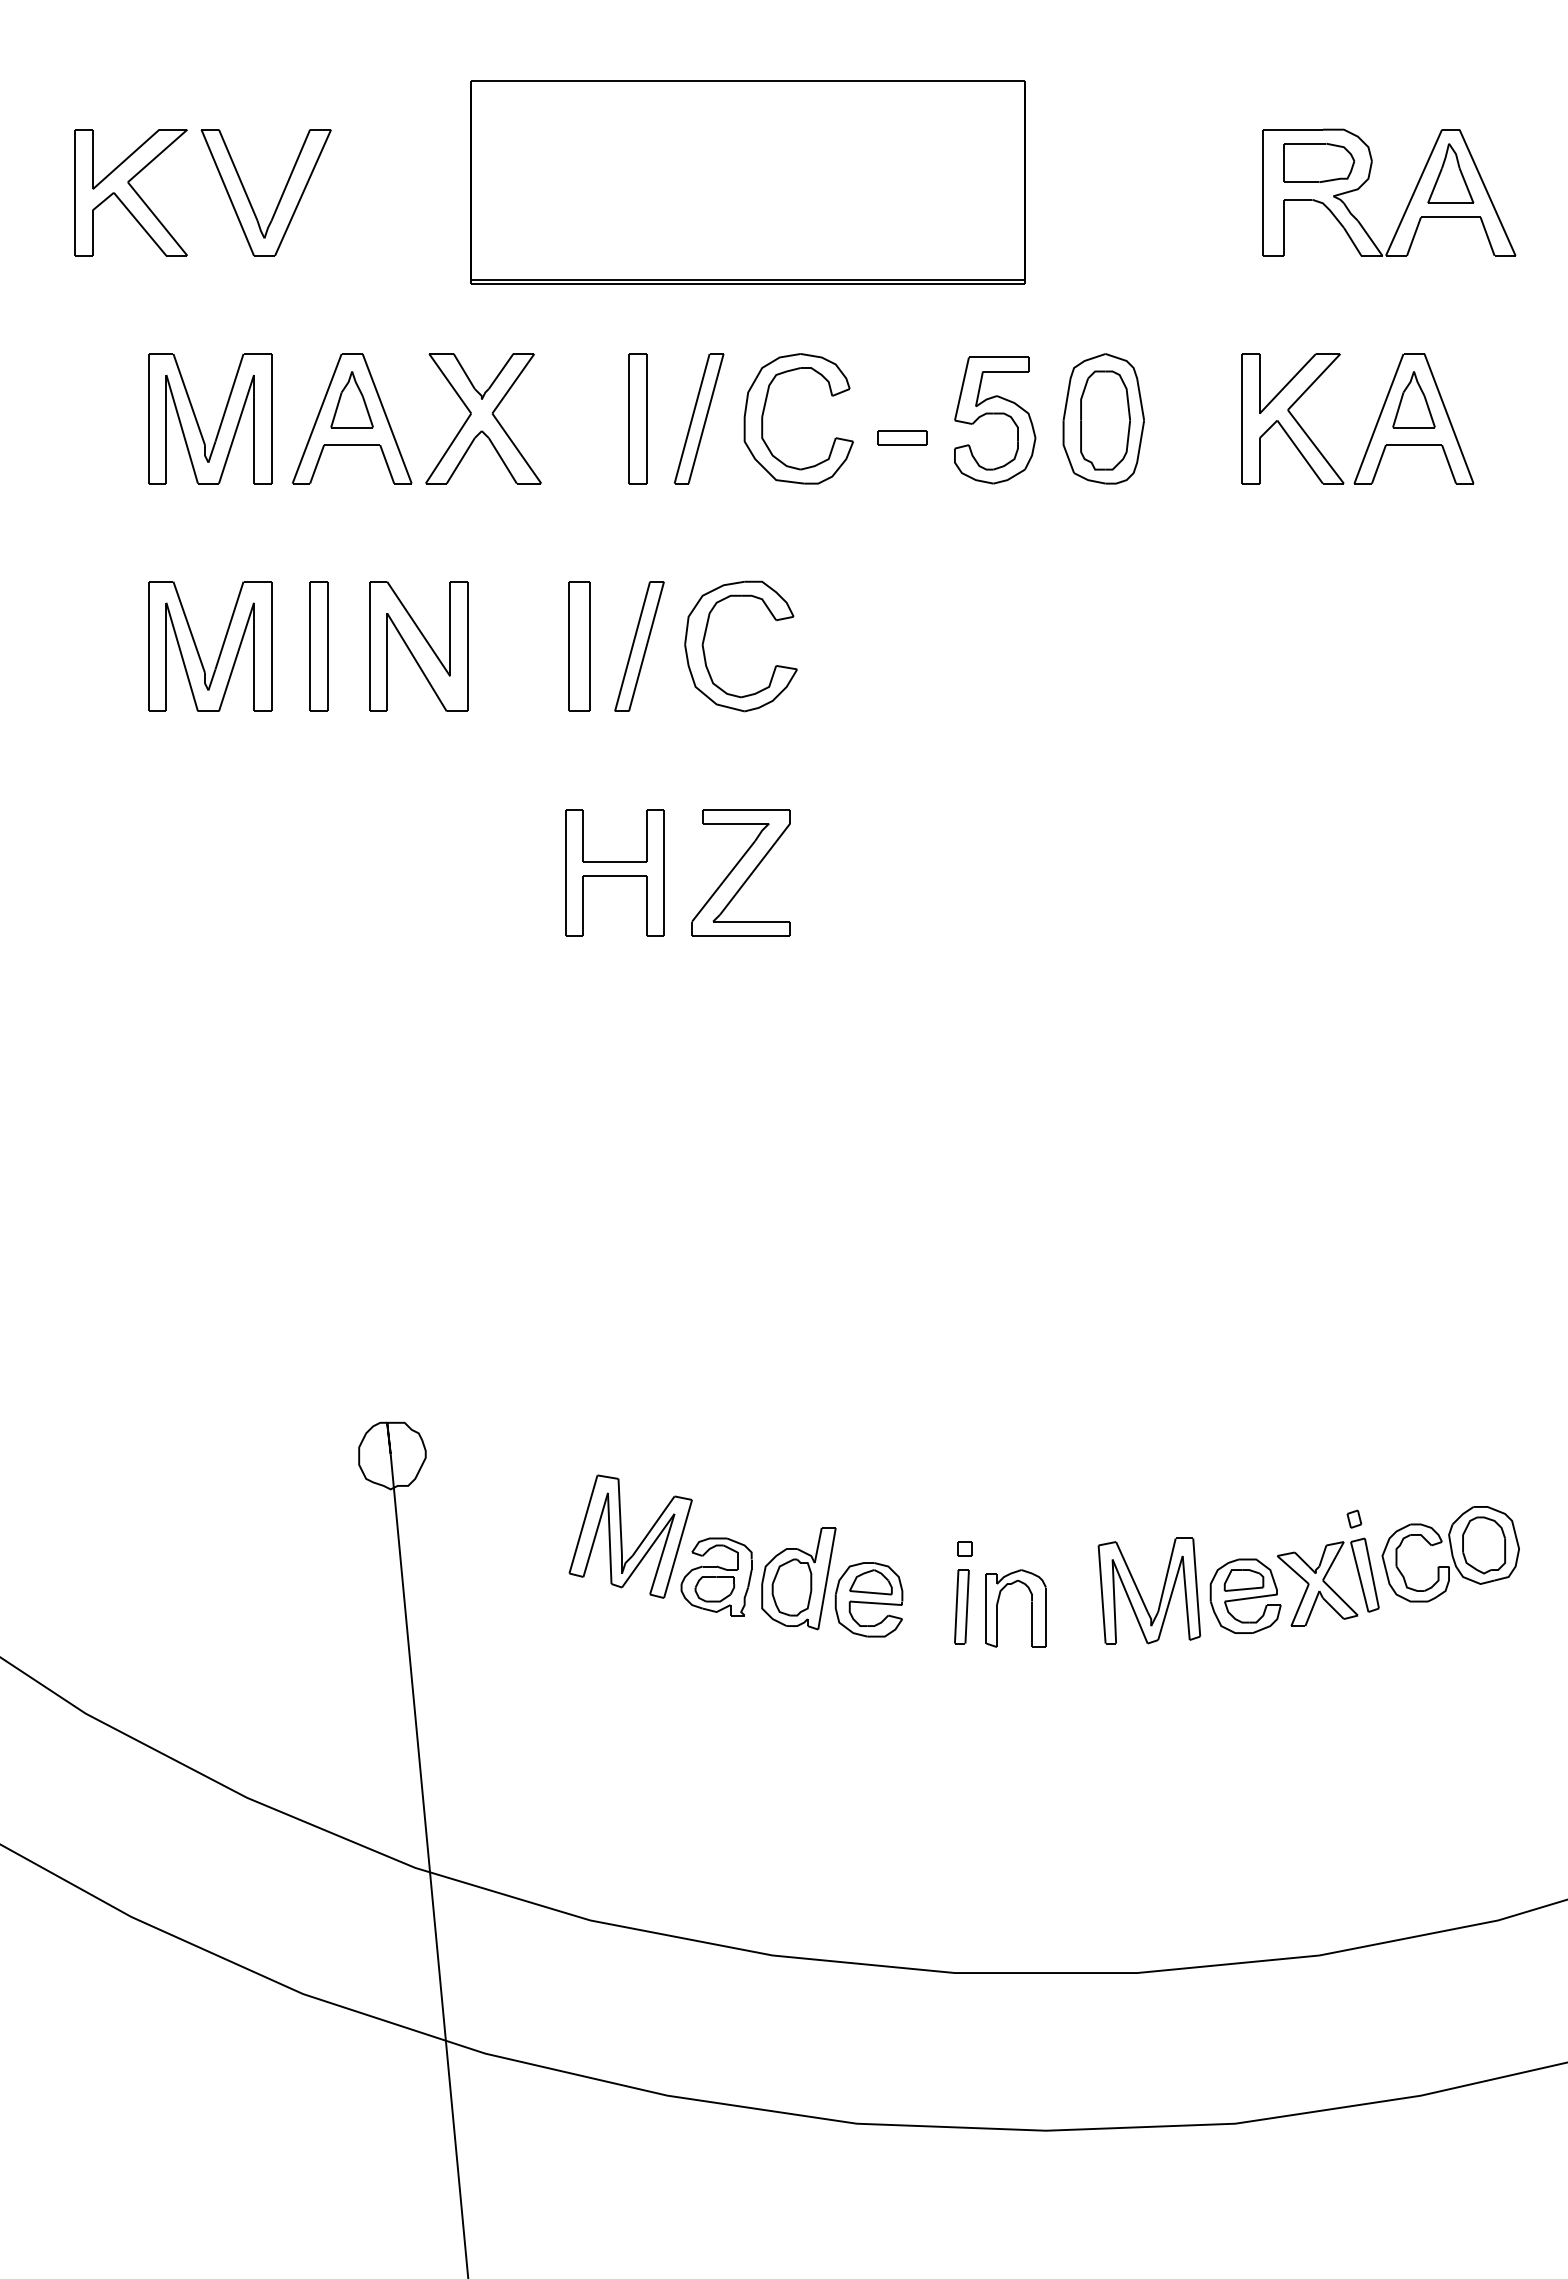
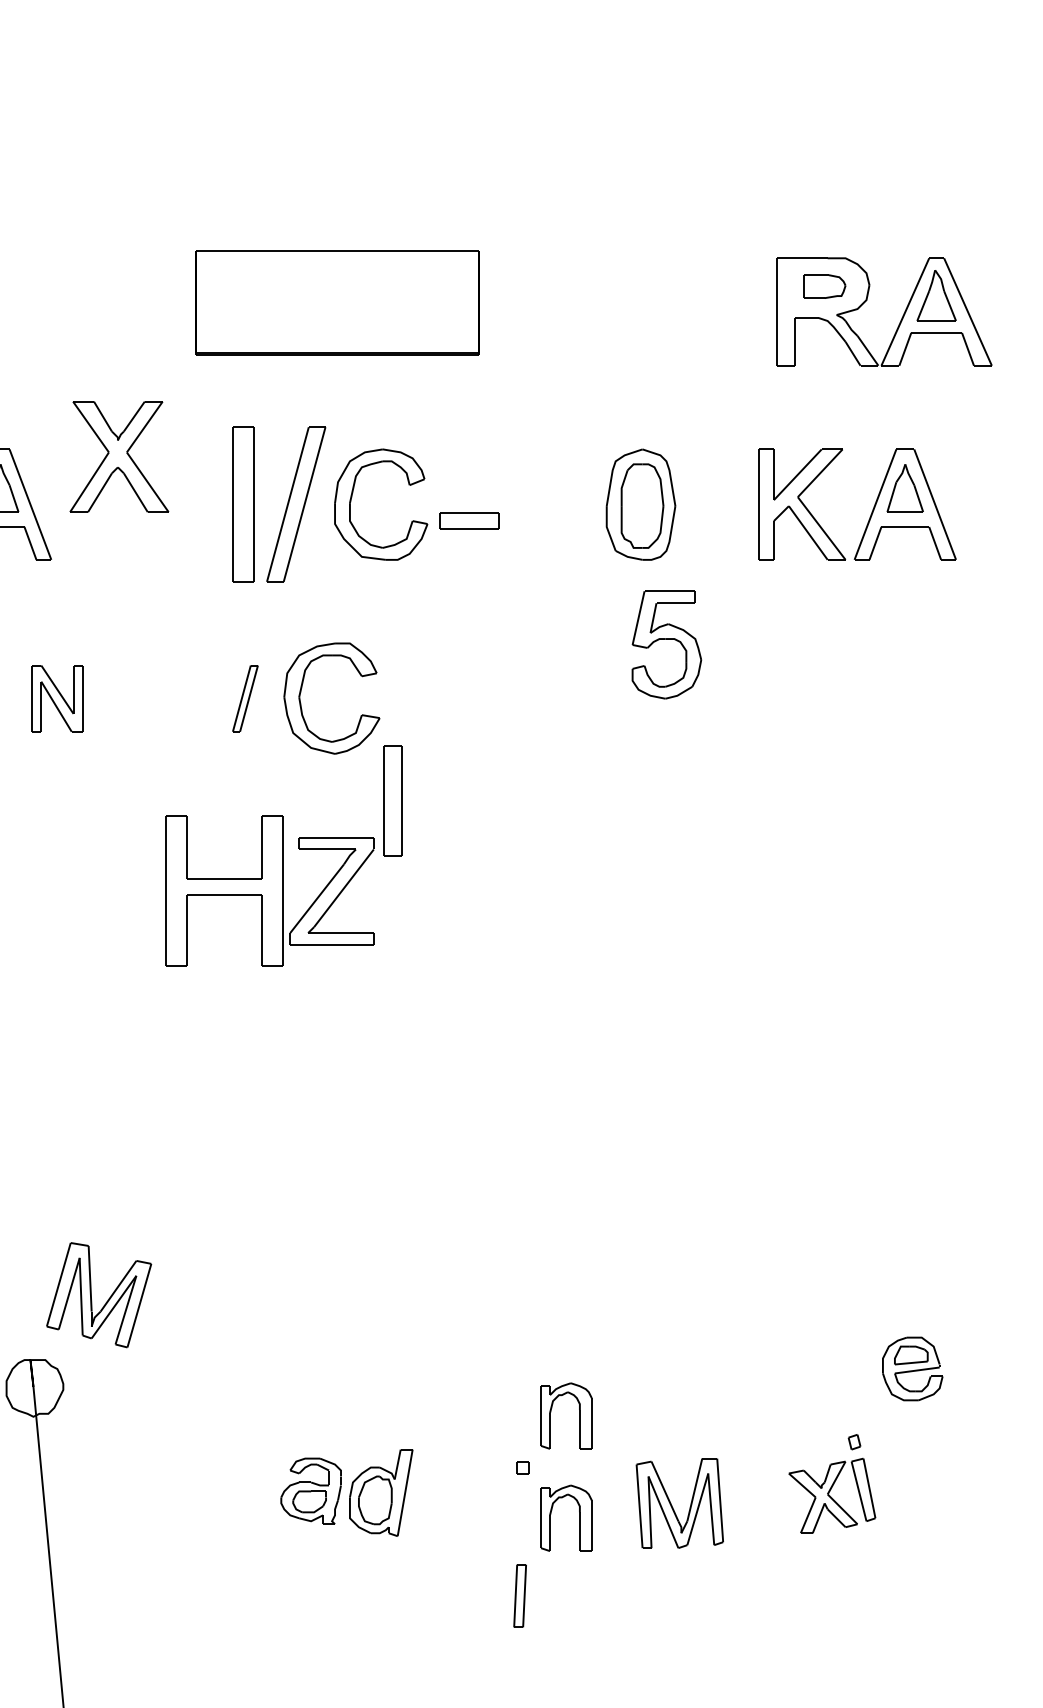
part: (1319, 162) -> (824, 286), size x0.7
part: (747, 182) -> (337, 303), size x0.6
part: (483, 418) -> (119, 456), moved
part: (637, 418) -> (243, 504), size x1.4
part: (698, 418) -> (295, 504), size x1.4
part: (995, 420) -> (667, 644), moved
part: (902, 437) -> (469, 520), size x1.4
part: (418, 646) -> (57, 698), size x0.6
part: (579, 646) -> (392, 800), moved
part: (639, 646) -> (245, 698), size x0.6
part: (614, 872) -> (224, 891), size x1.4
part: (1031, 1488) -> (579, 1416), added
part: (622, 1537) -> (92, 1295), moved
part: (1450, 1554) -> (936, 1472), removed
part: (1245, 1595) -> (912, 1368), moved
part: (868, 1599) -> (440, 1510), removed
part: (961, 1606) -> (519, 1595), moved

